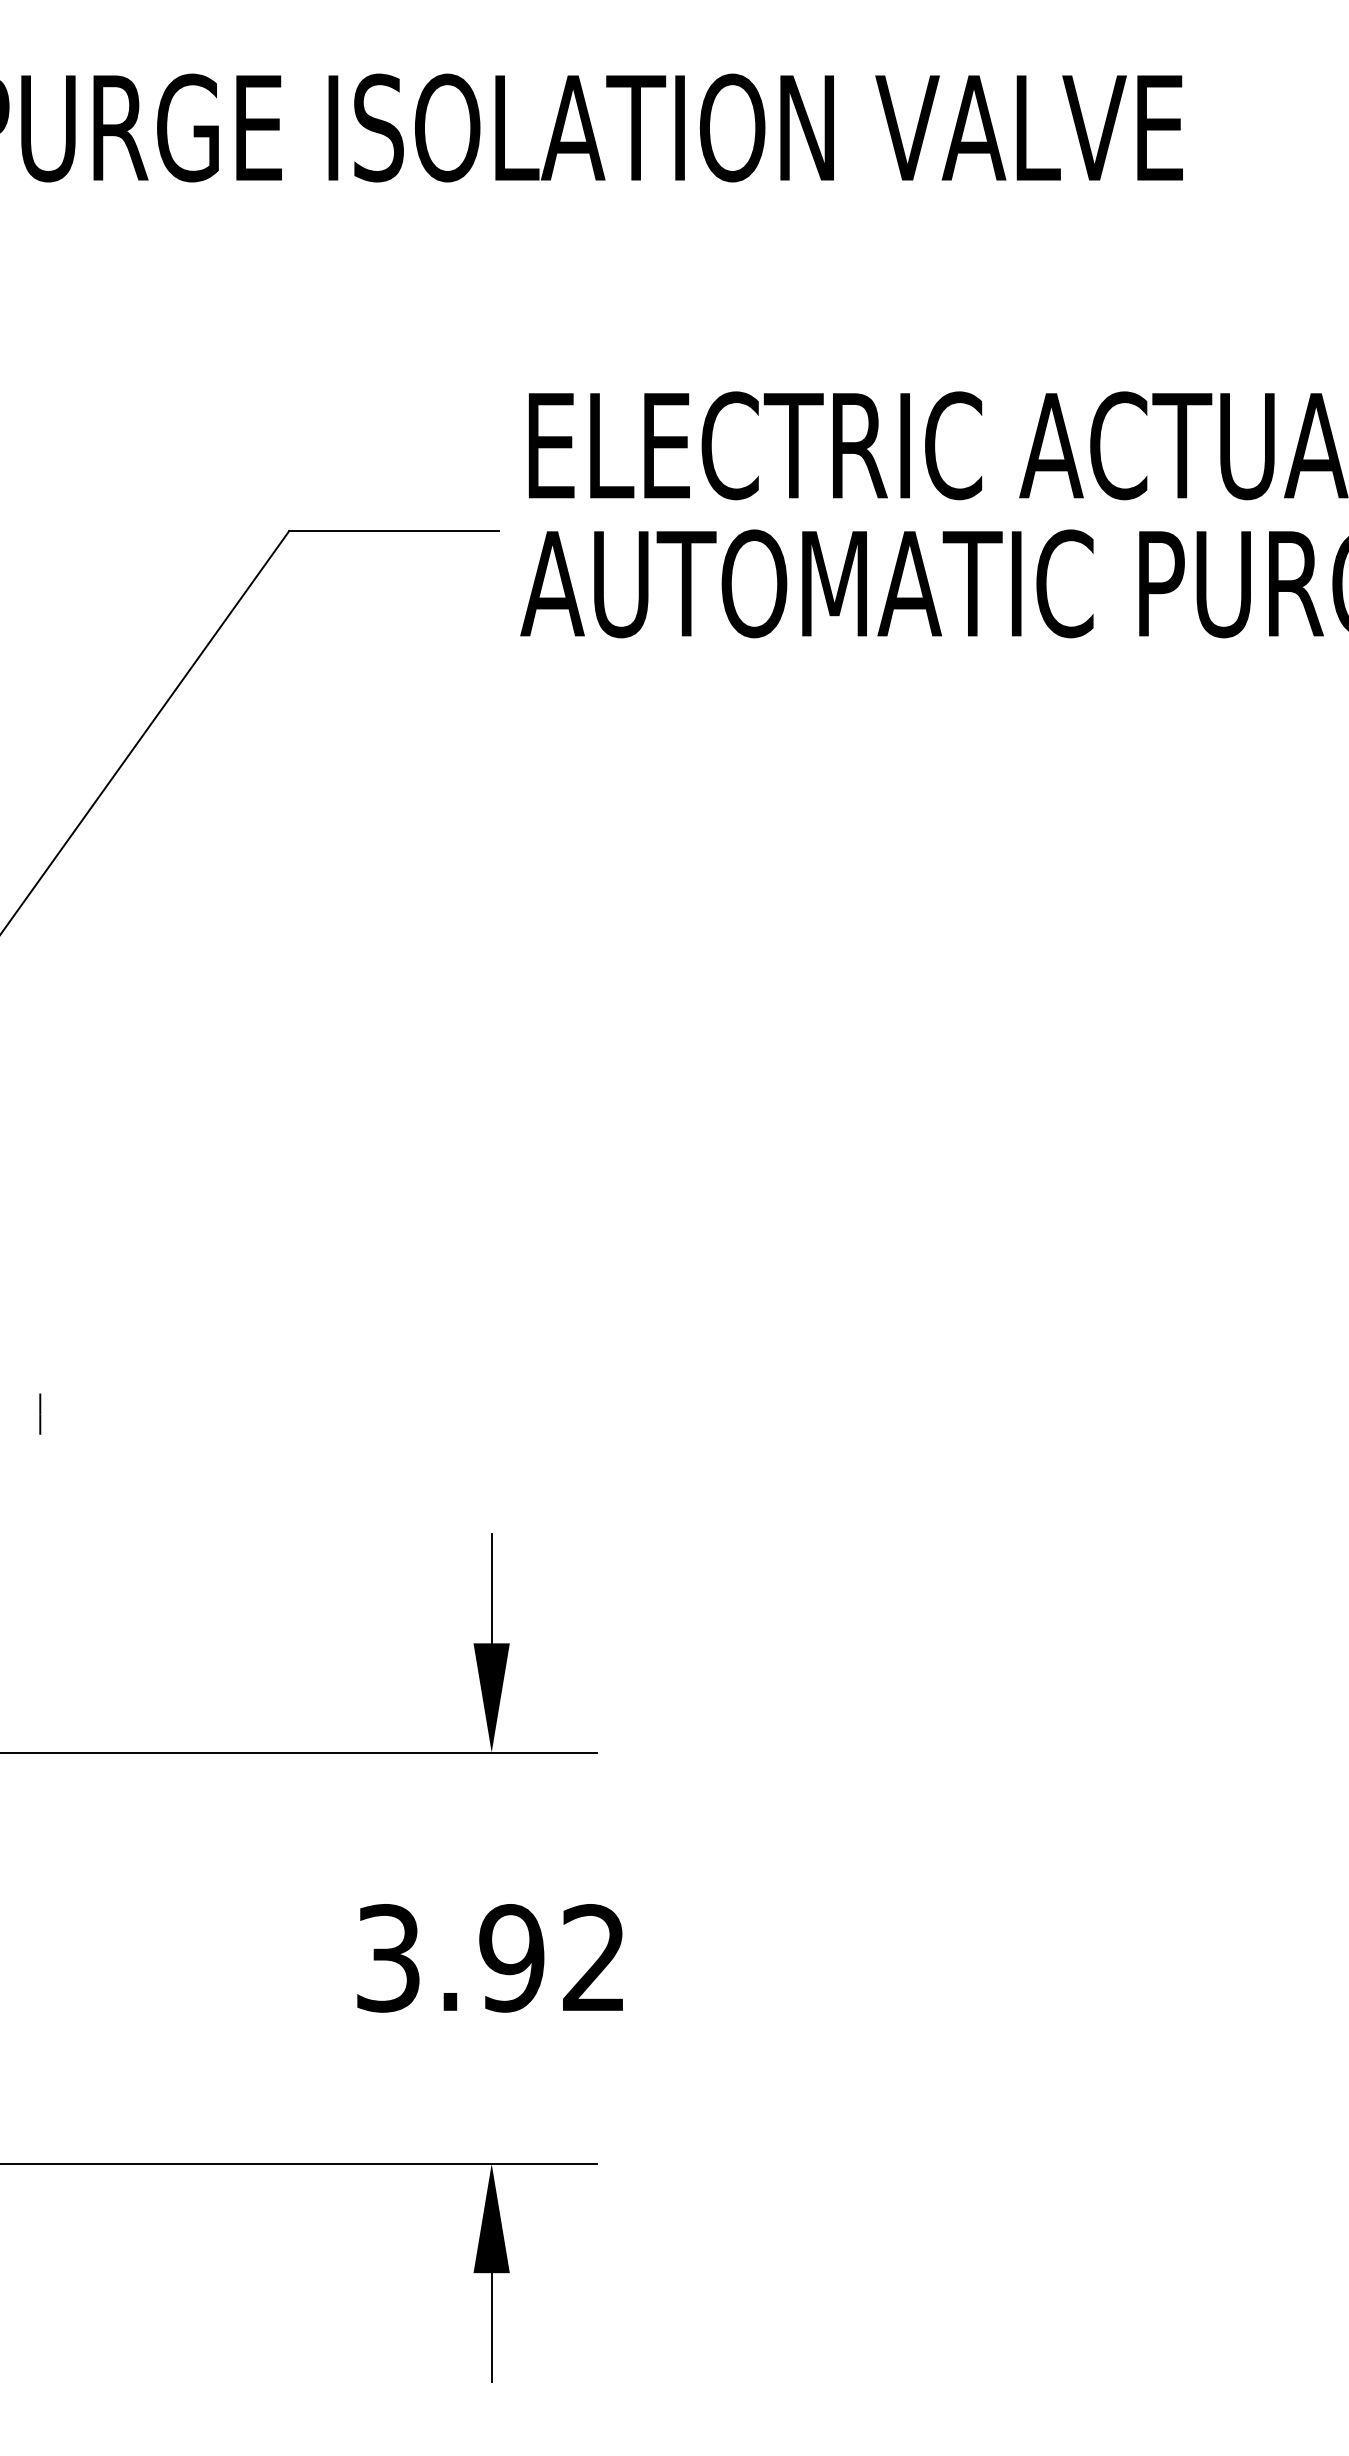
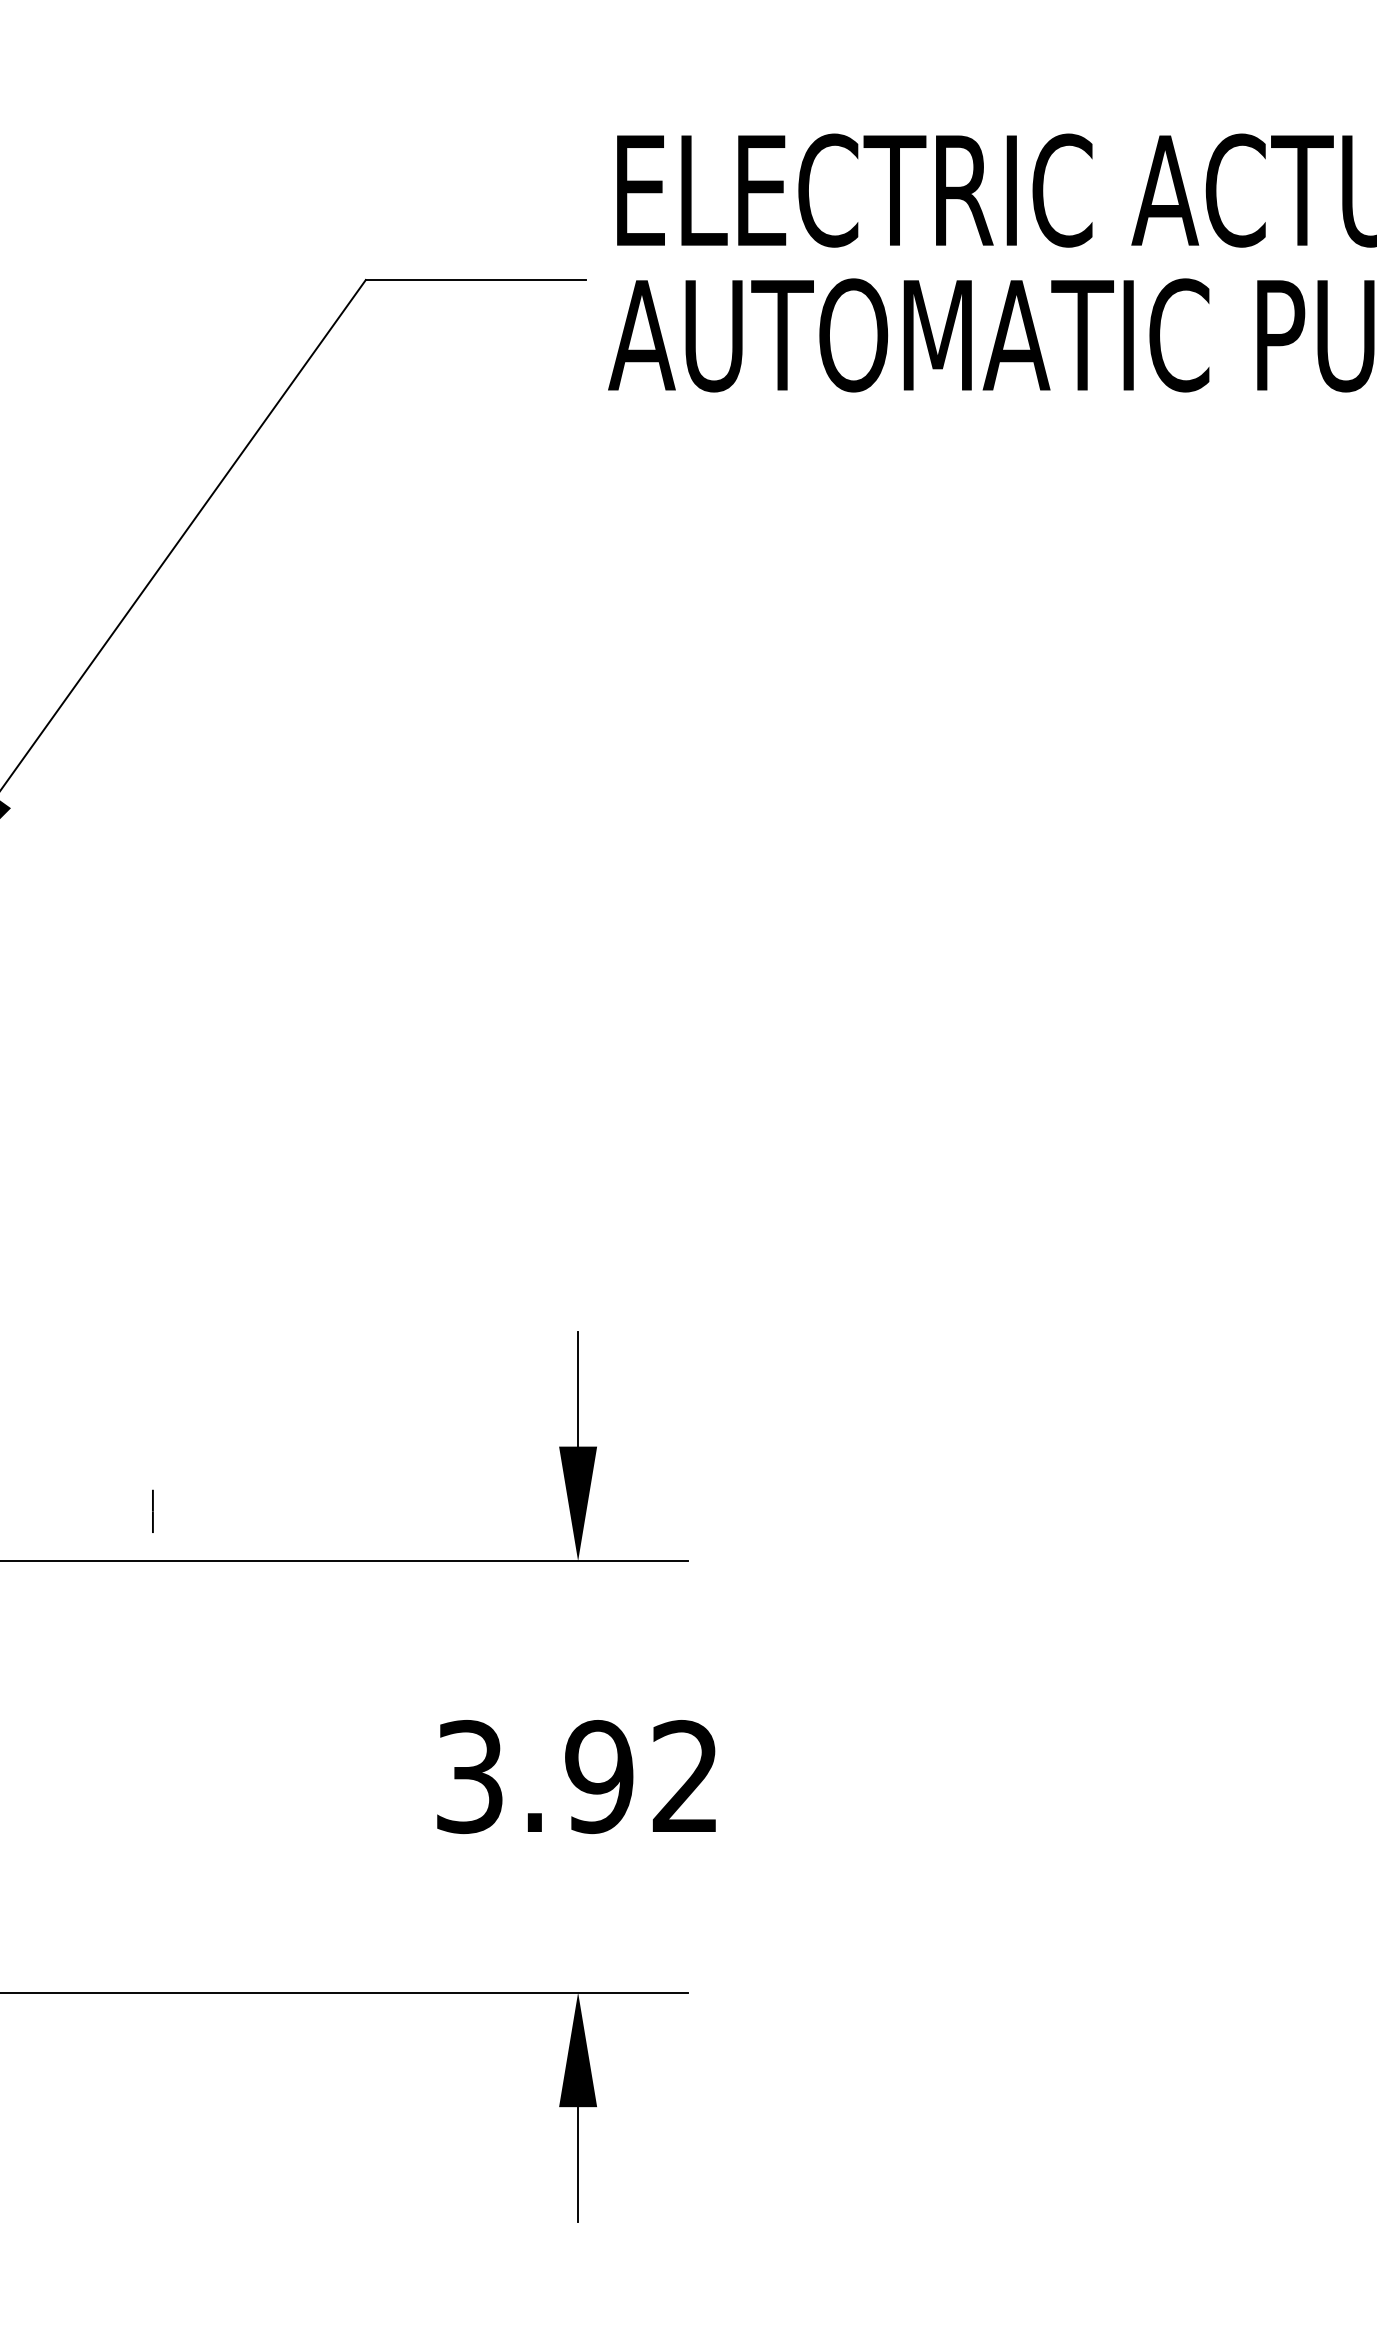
line: (40, 1413) -> (153, 1510), moved

